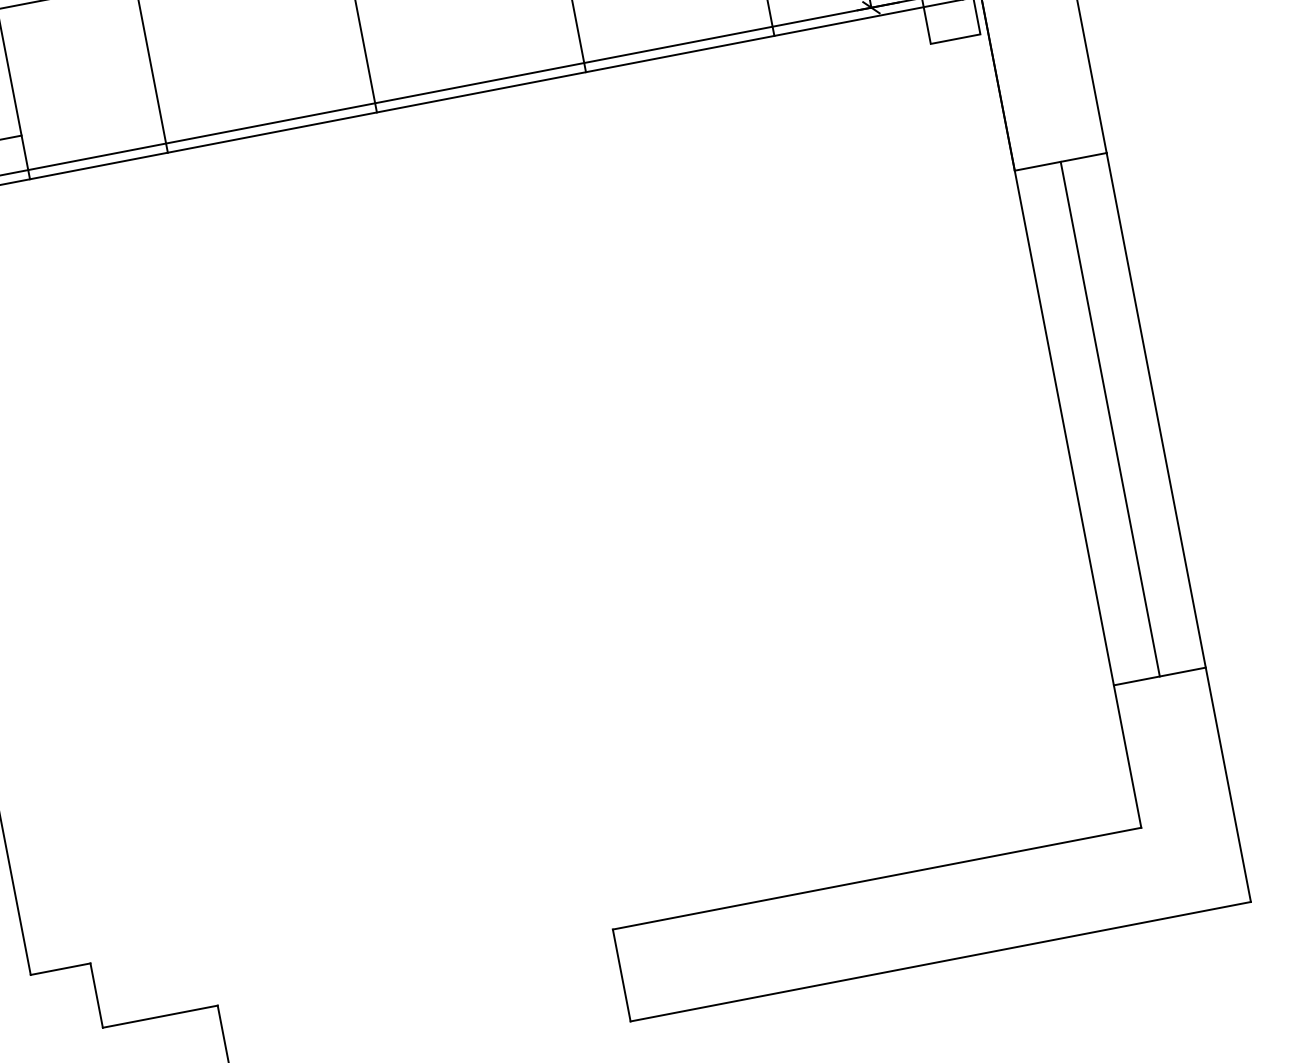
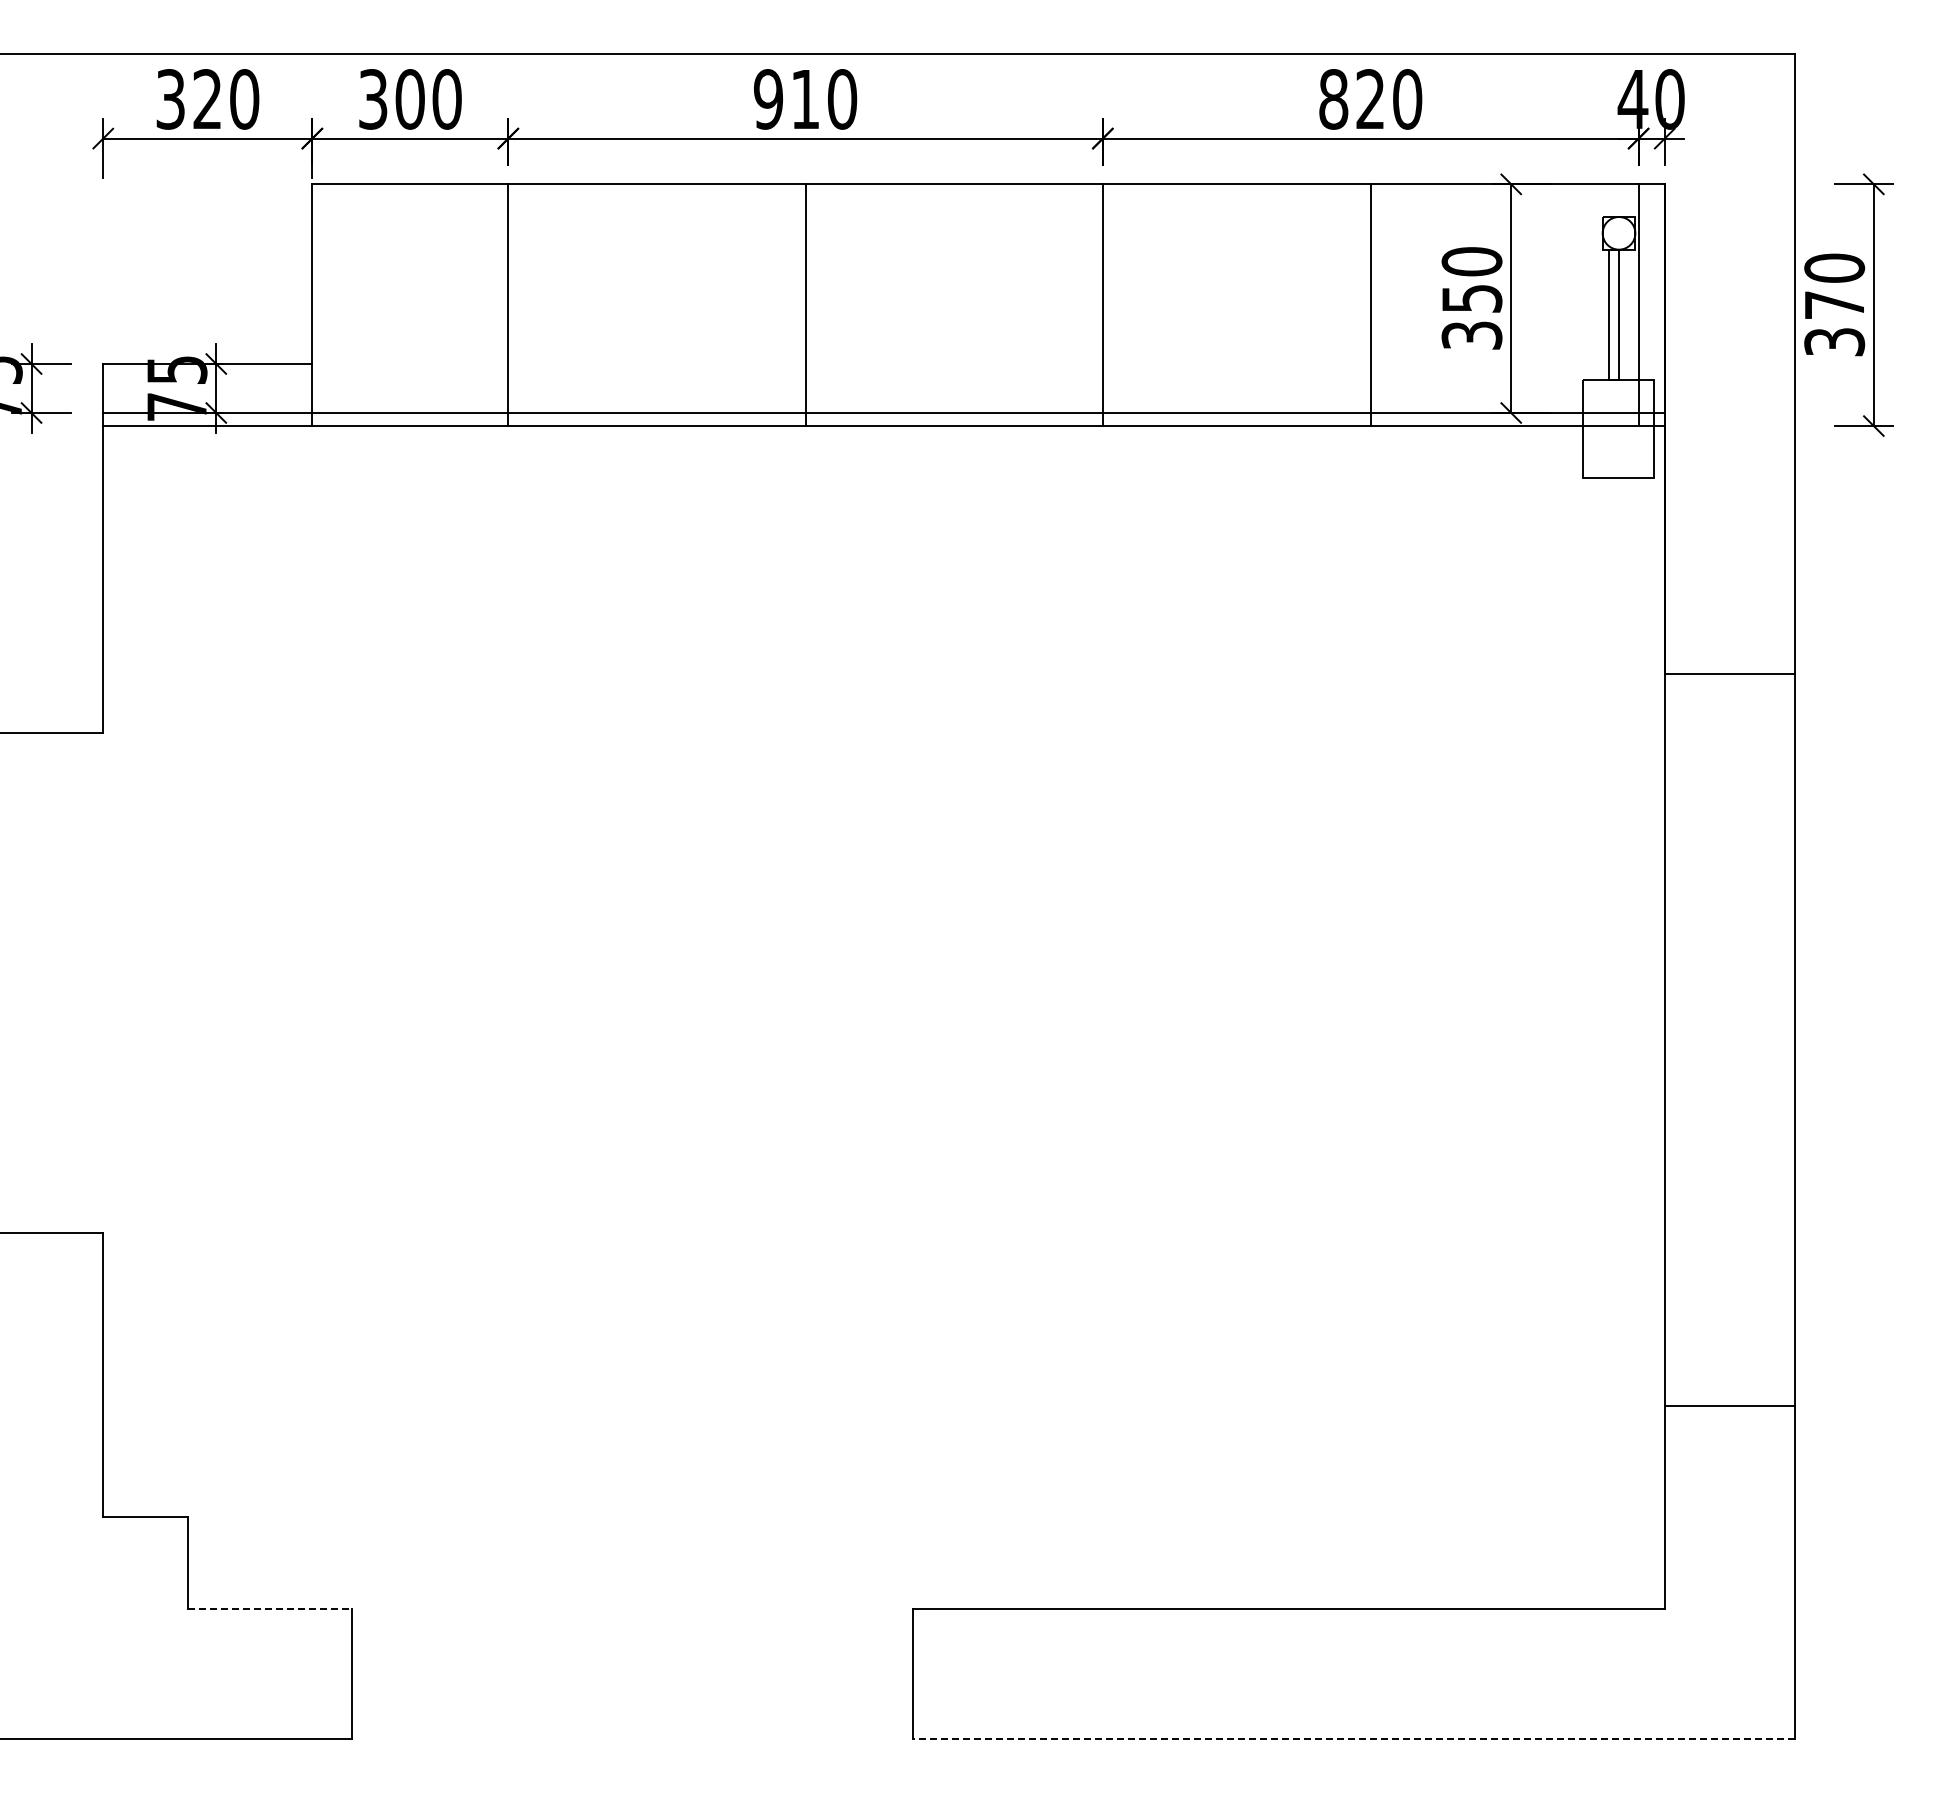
line: (1110, 419) -> (1730, 1040), removed
line: (940, 961) -> (1353, 1739), solid -> dashed
line: (160, 1016) -> (269, 1608), solid -> dashed

